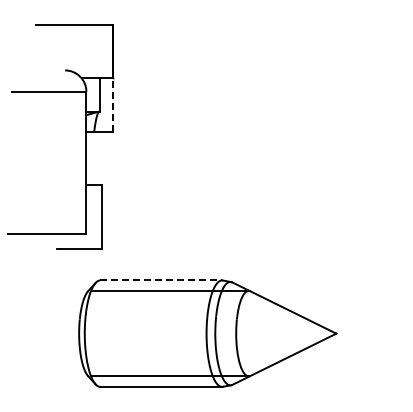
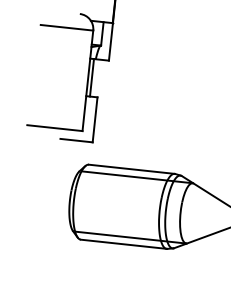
line: (112, 104) -> (110, 41), dashed -> solid
line: (91, 157) -> (91, 77), added
line: (161, 280) -> (131, 169), dashed -> solid

